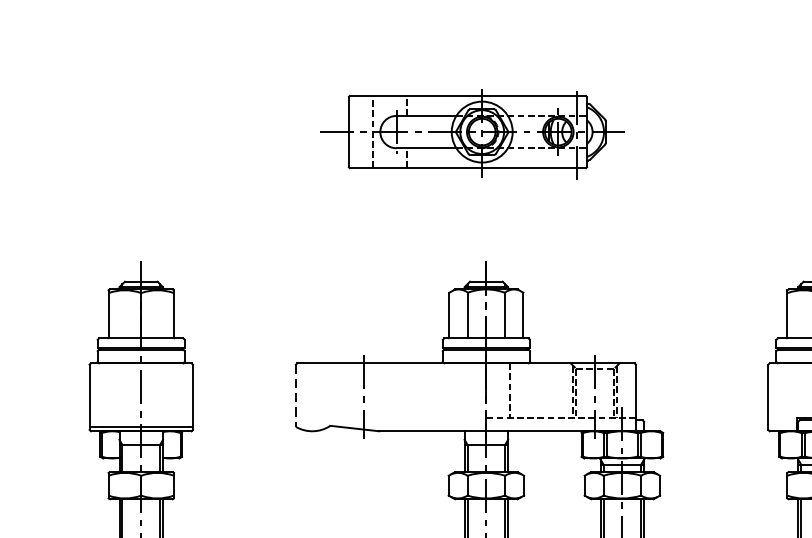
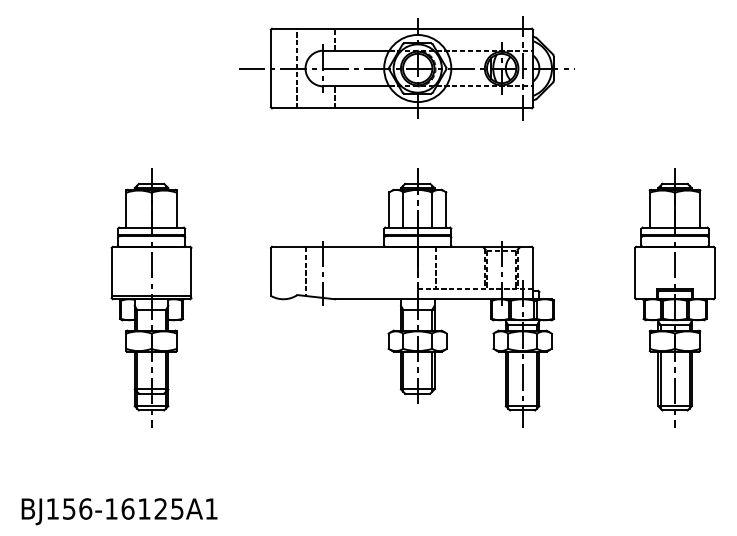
part: (471, 132) -> (406, 68), size x1.43
line: (340, 393) -> (305, 270), added
line: (295, 396) -> (270, 272), dashed -> solid

